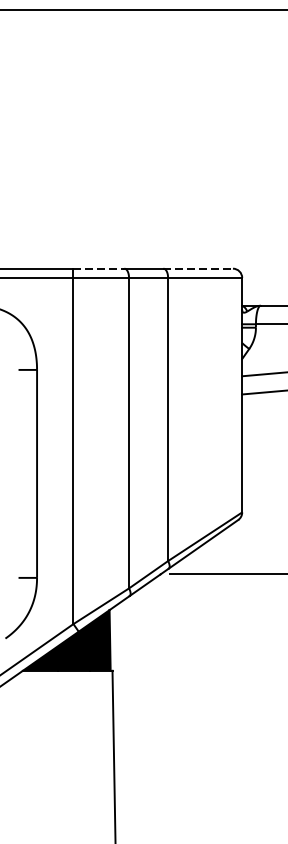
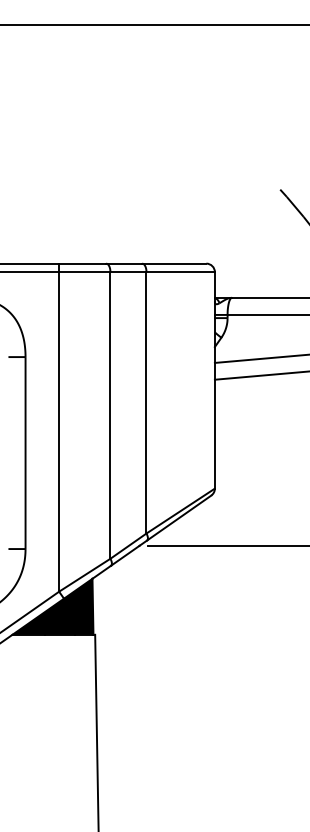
line: (98, 268) -> (82, 263), dashed -> solid
line: (198, 268) -> (174, 263), dashed -> solid

